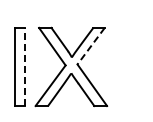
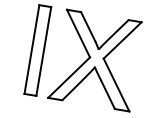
line: (91, 46) -> (123, 40), dashed -> solid
line: (25, 66) -> (44, 51), dashed -> solid

